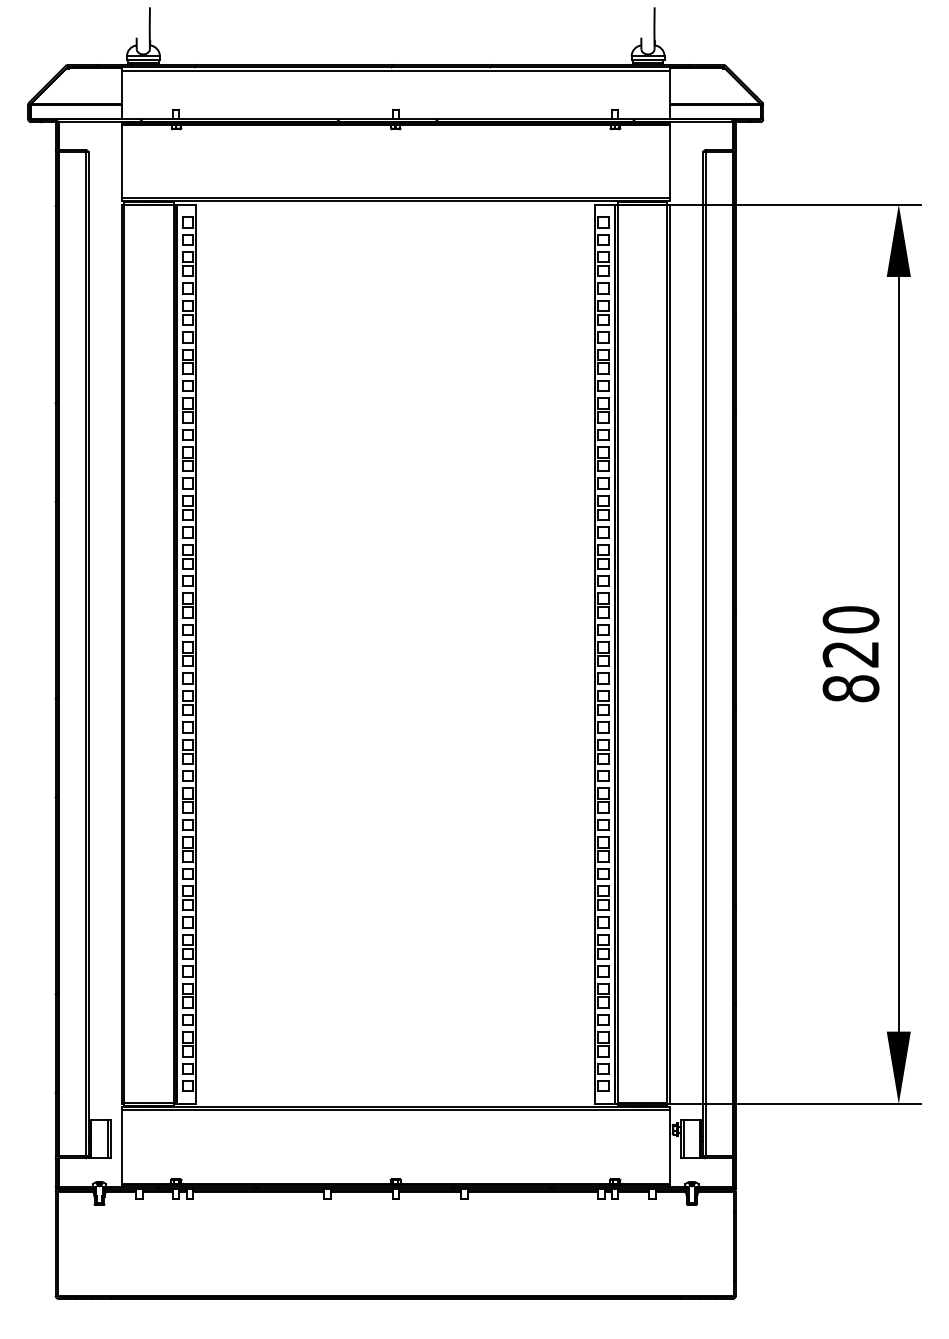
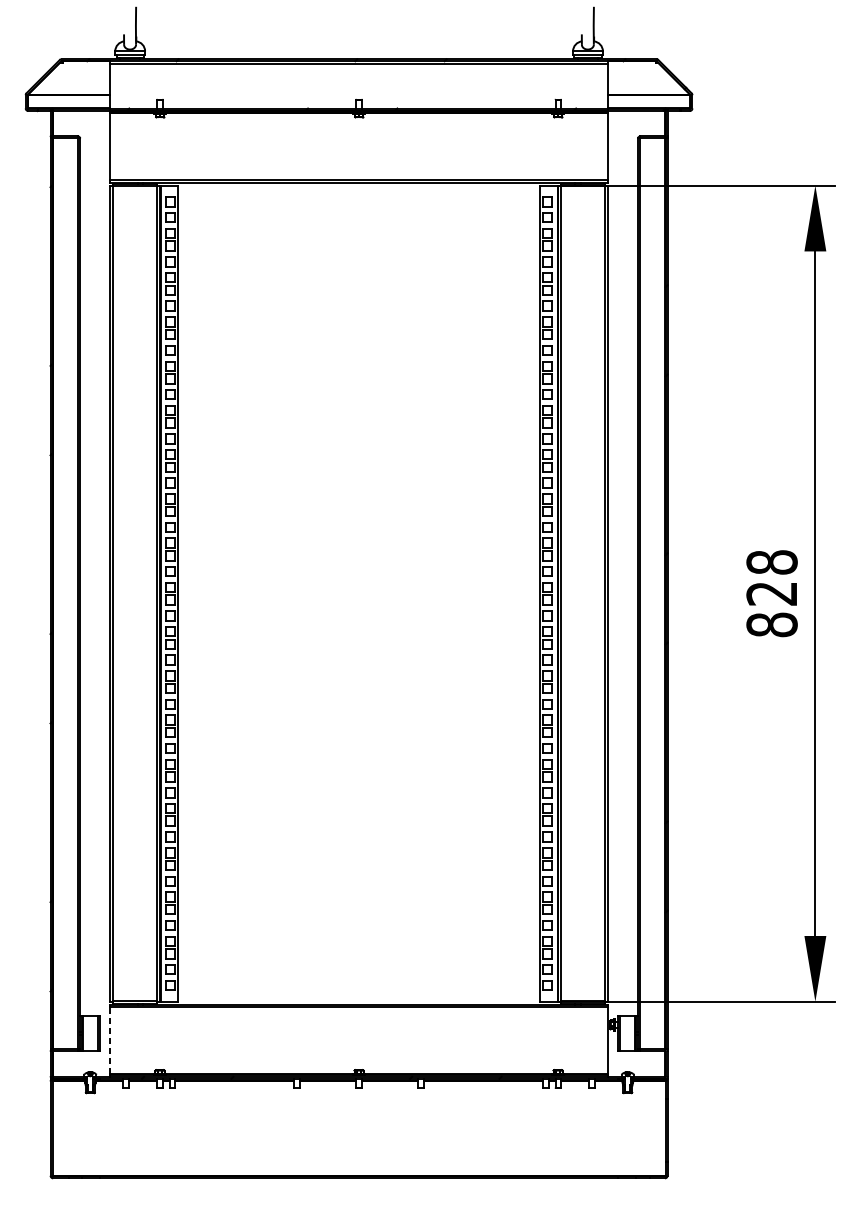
text: (851, 619) -> (772, 562), 820 -> 828
line: (121, 1147) -> (110, 1041), solid -> dashed

